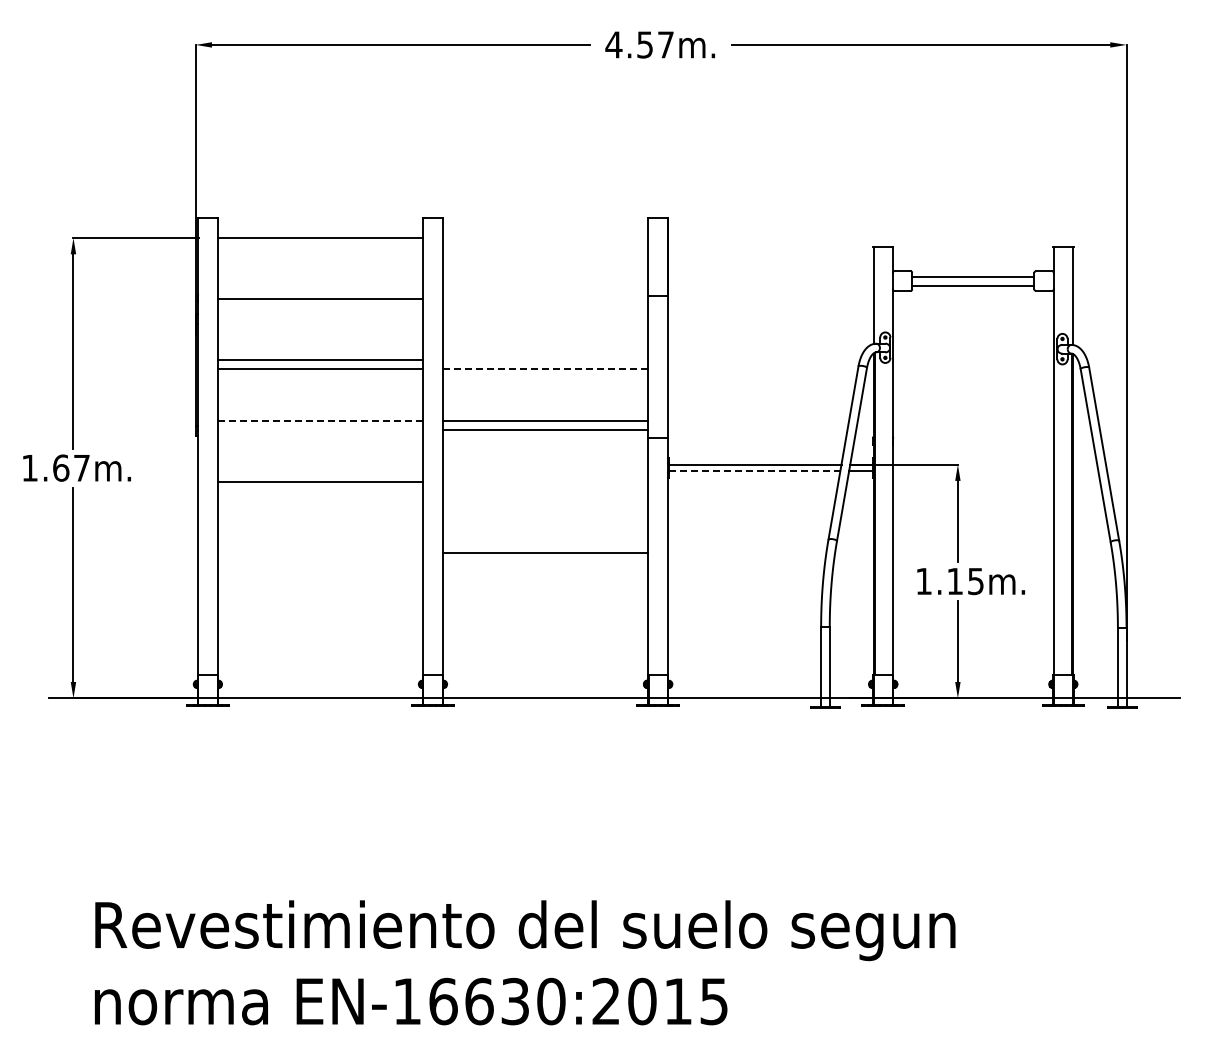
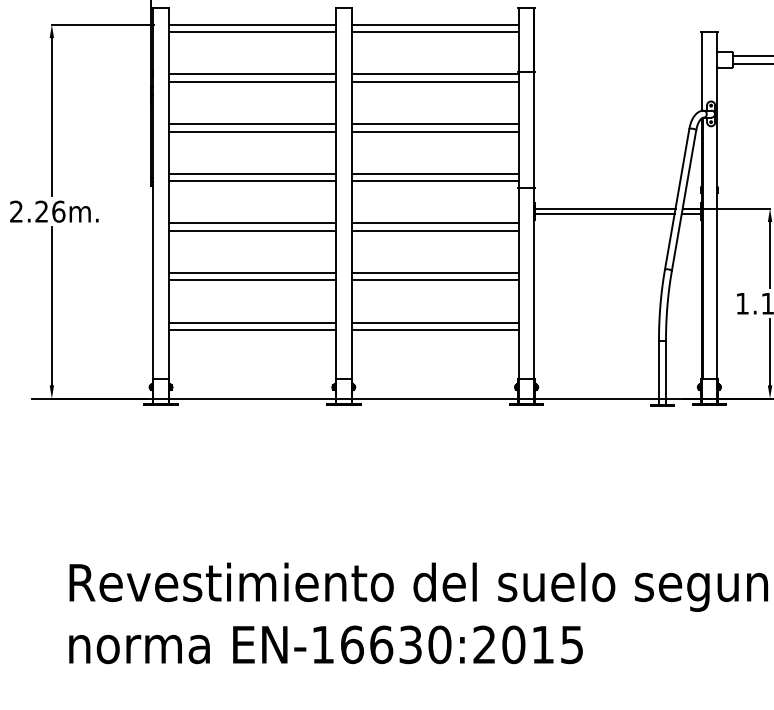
line: (545, 238) -> (435, 25), added
line: (320, 247) -> (252, 32), added
line: (545, 247) -> (435, 32), added
line: (545, 299) -> (435, 74), added
line: (320, 308) -> (252, 82), added
line: (545, 308) -> (435, 82), added
line: (545, 360) -> (435, 124), added
line: (545, 369) -> (435, 131), dashed -> solid
line: (320, 421) -> (252, 173), dashed -> solid
line: (320, 430) -> (252, 181), added
text: (56, 467) -> (38, 211), 1.67m. -> 2.26m.
line: (754, 471) -> (604, 214), dashed -> solid
line: (545, 482) -> (435, 223), added
line: (320, 491) -> (252, 230), added
line: (545, 491) -> (435, 230), added
line: (320, 543) -> (252, 272), added
line: (545, 543) -> (435, 272), added
line: (320, 552) -> (252, 280), added
line: (320, 604) -> (252, 322), added
line: (545, 604) -> (435, 322), added
line: (320, 613) -> (252, 329), added
line: (545, 613) -> (435, 329), added

